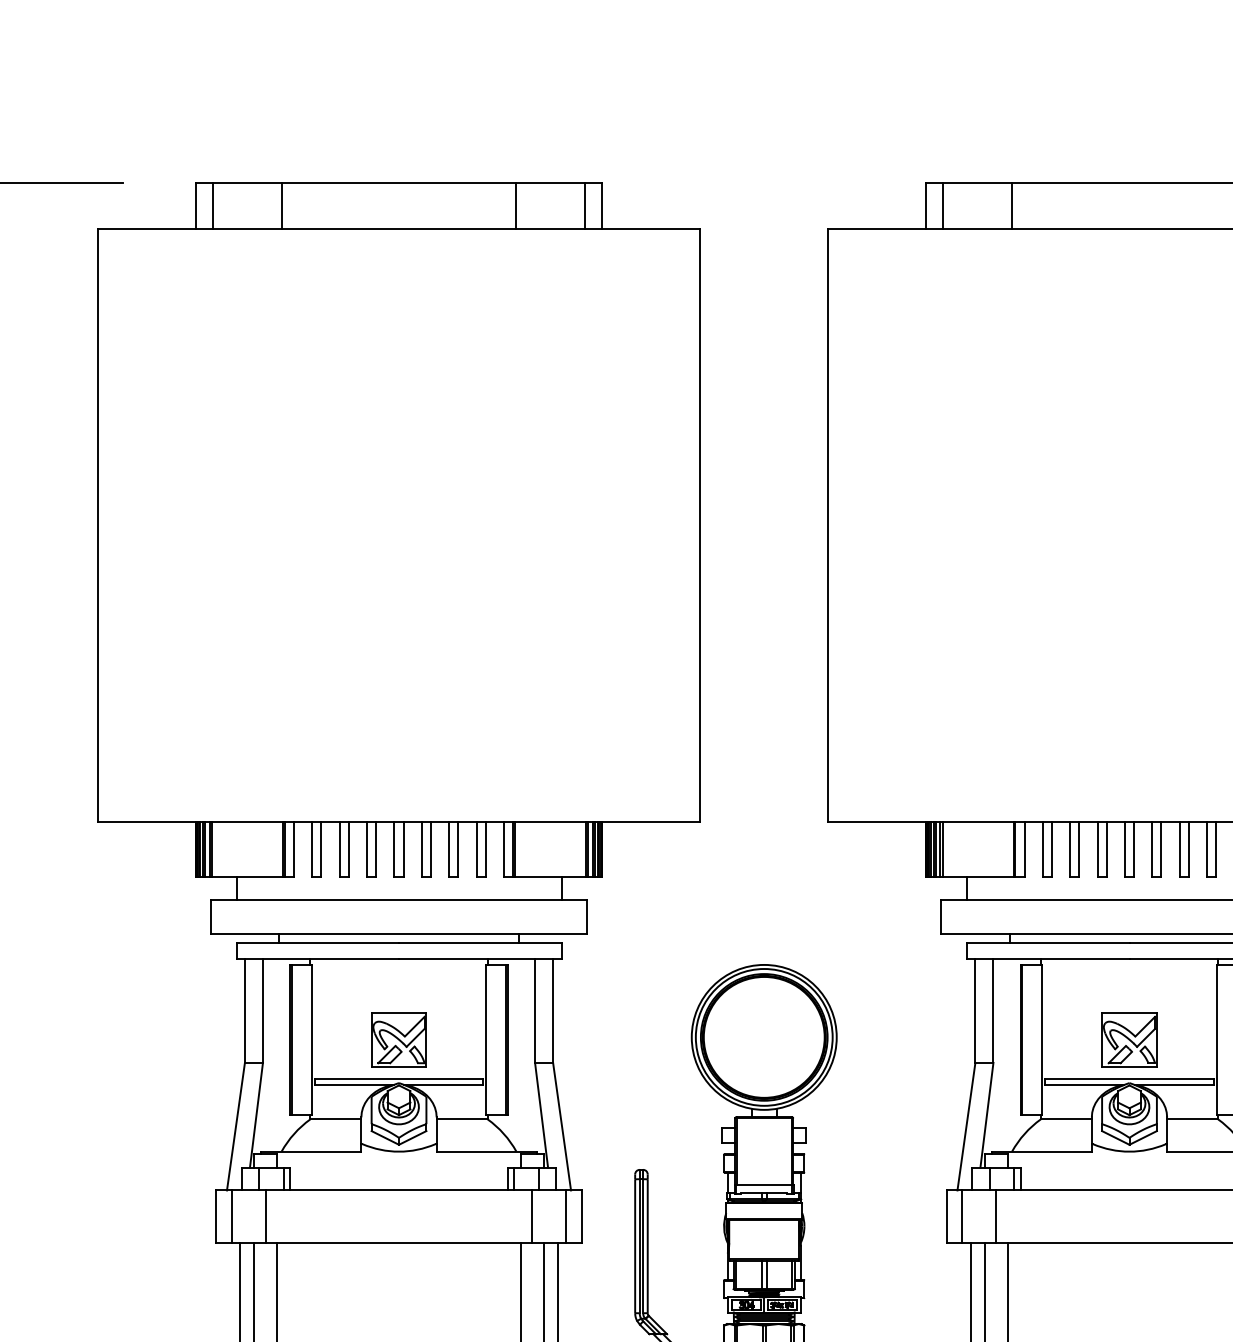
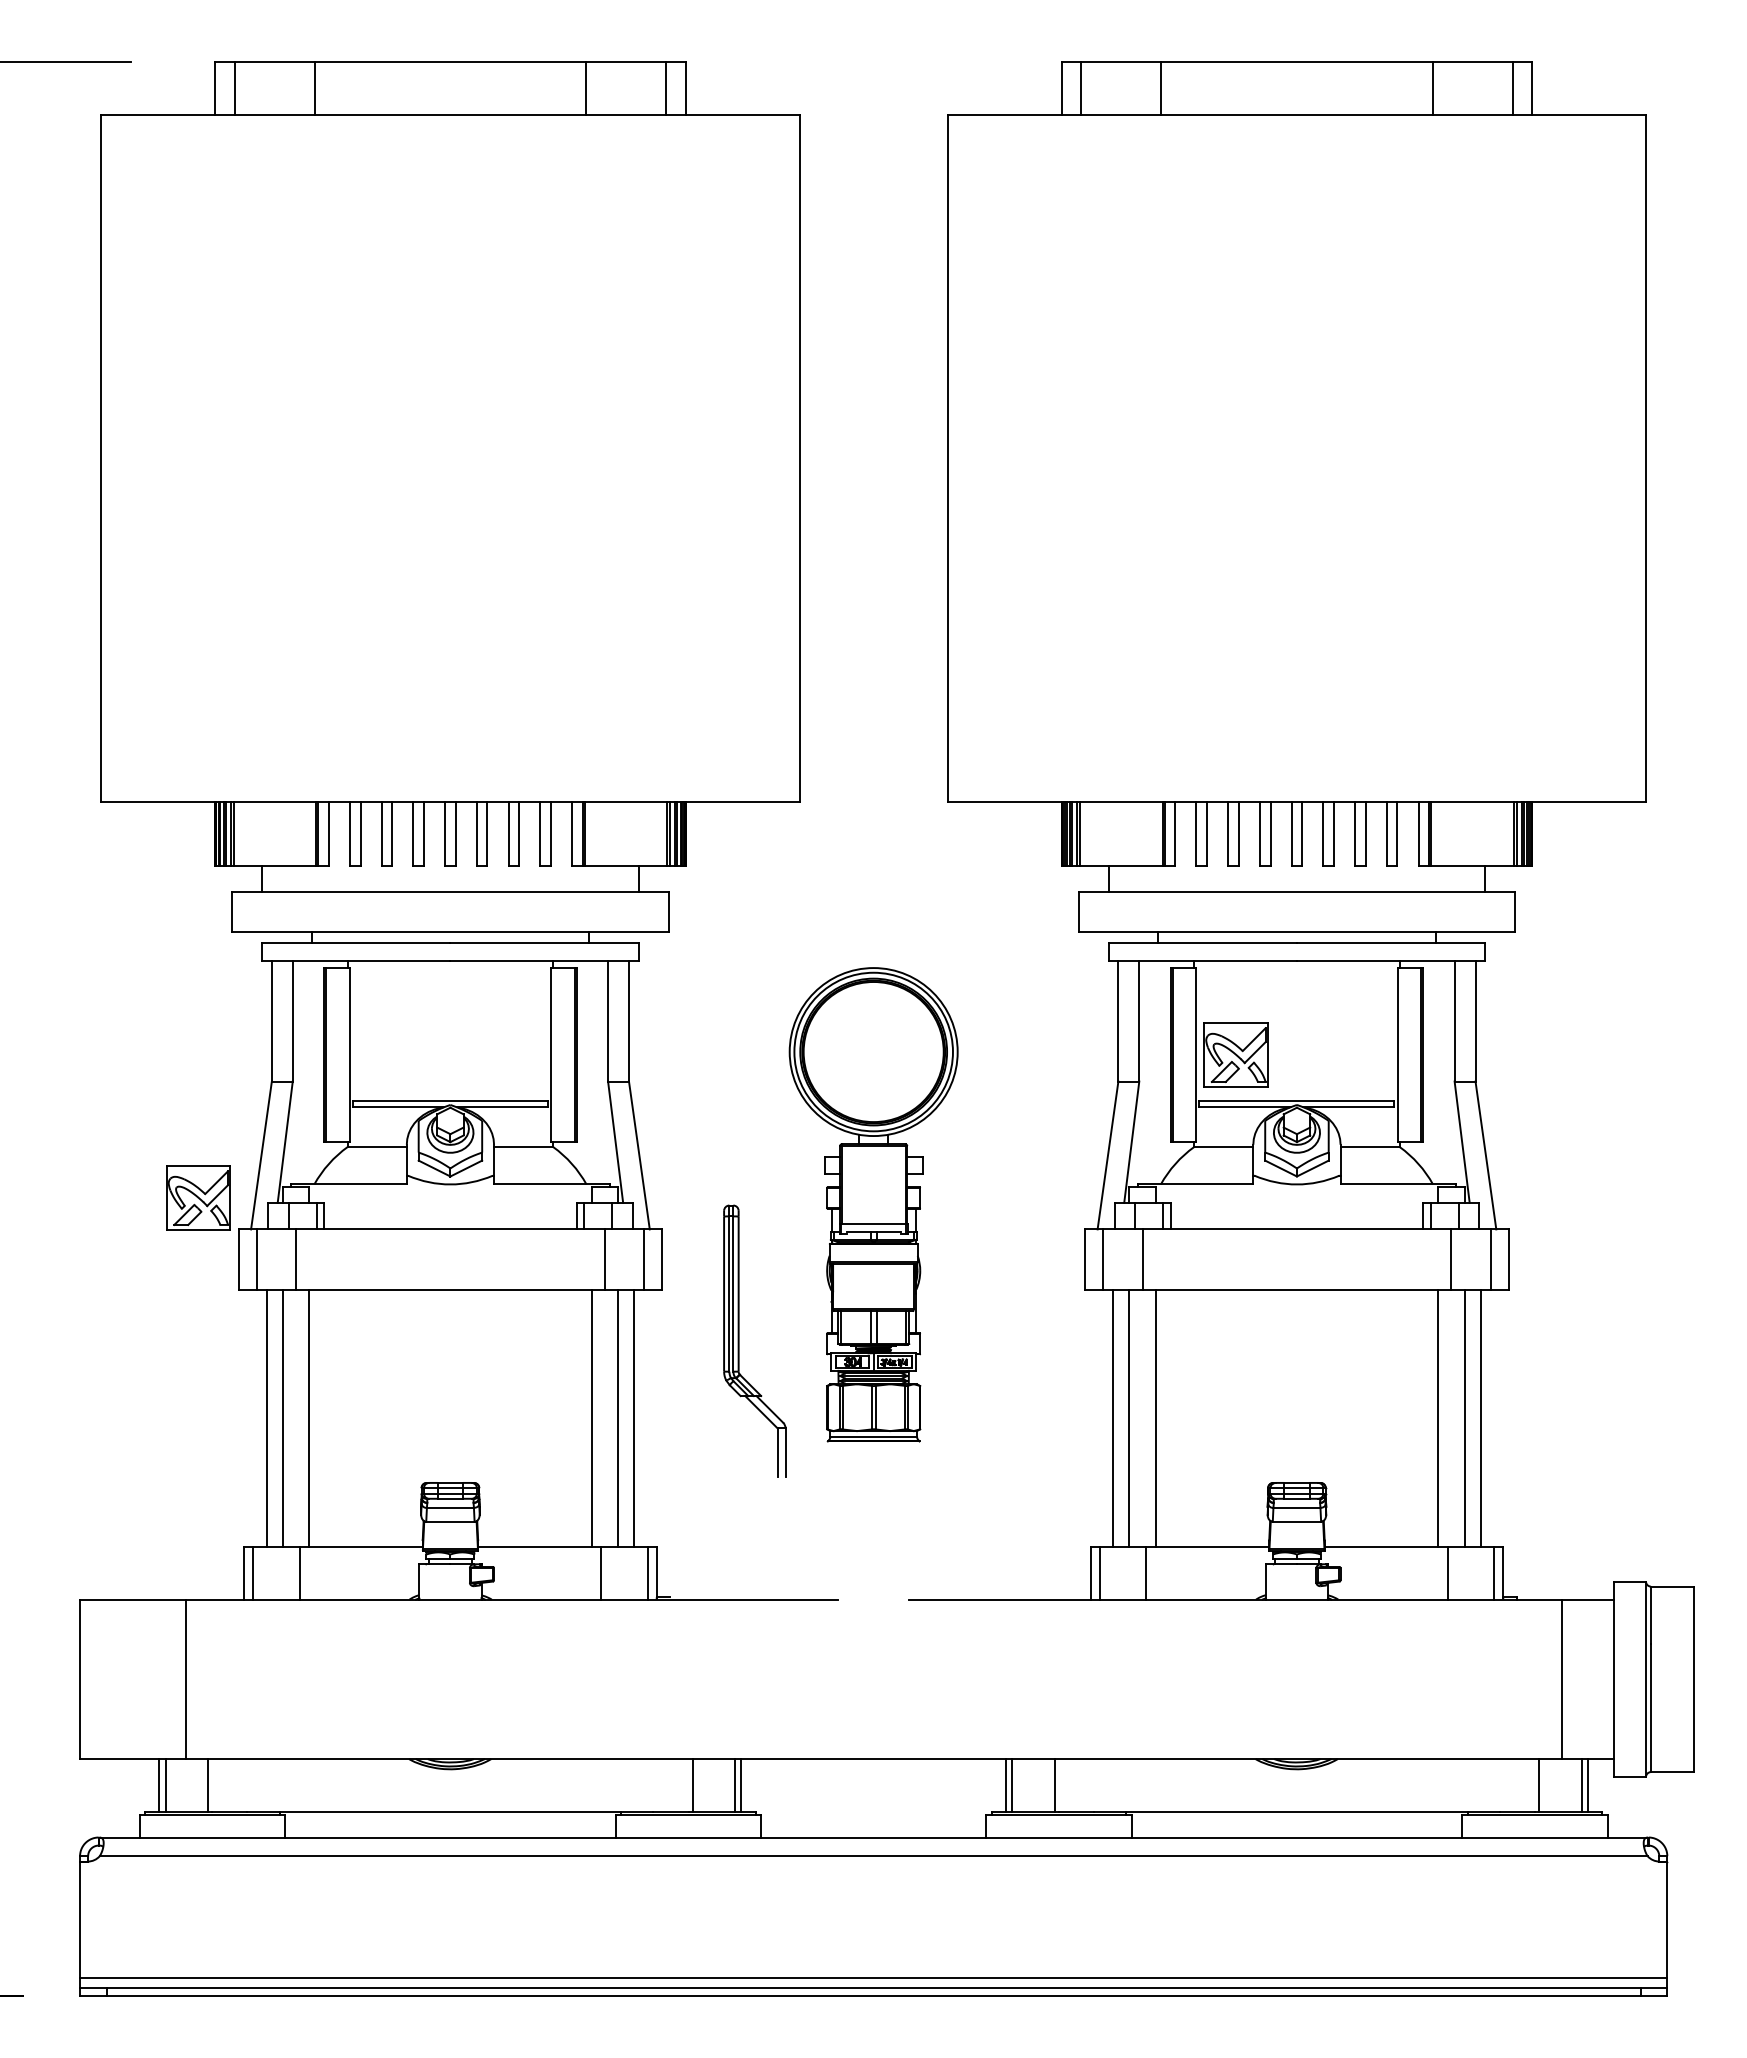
part: (399, 1039) -> (198, 1197), moved
part: (1129, 1039) -> (1235, 1054), moved

